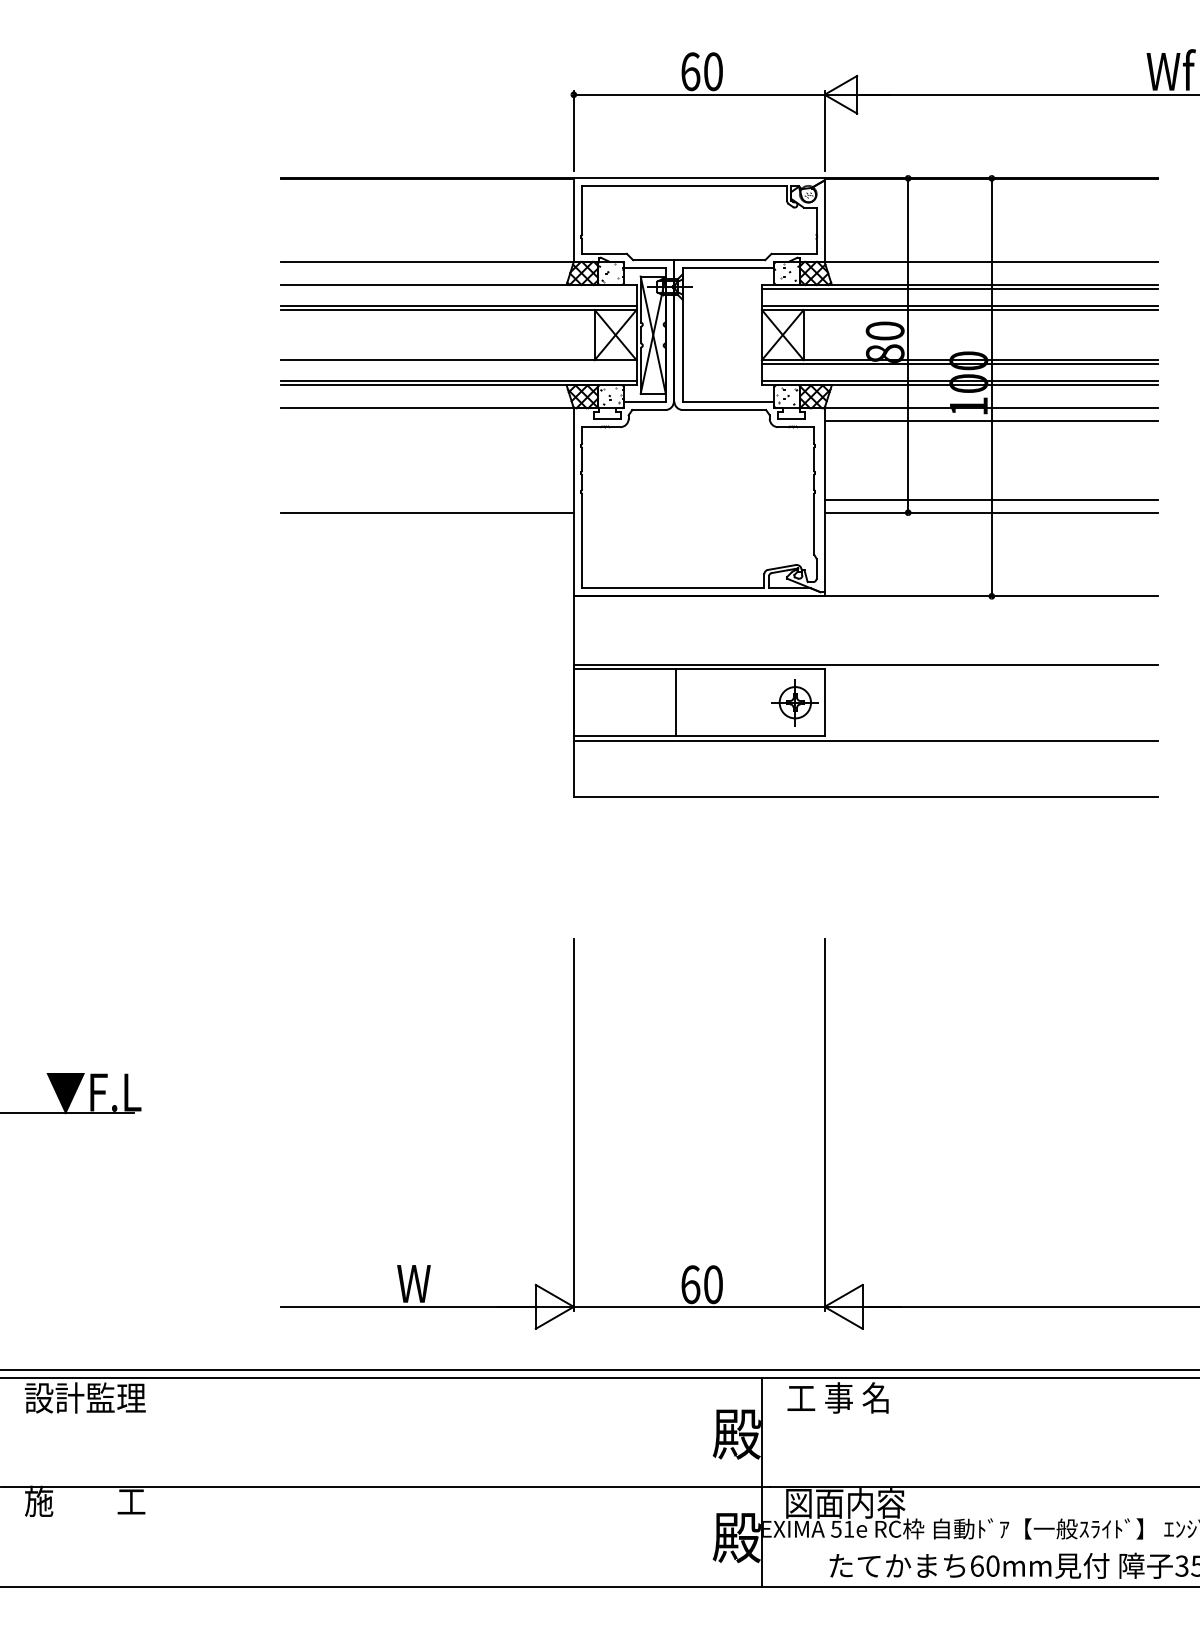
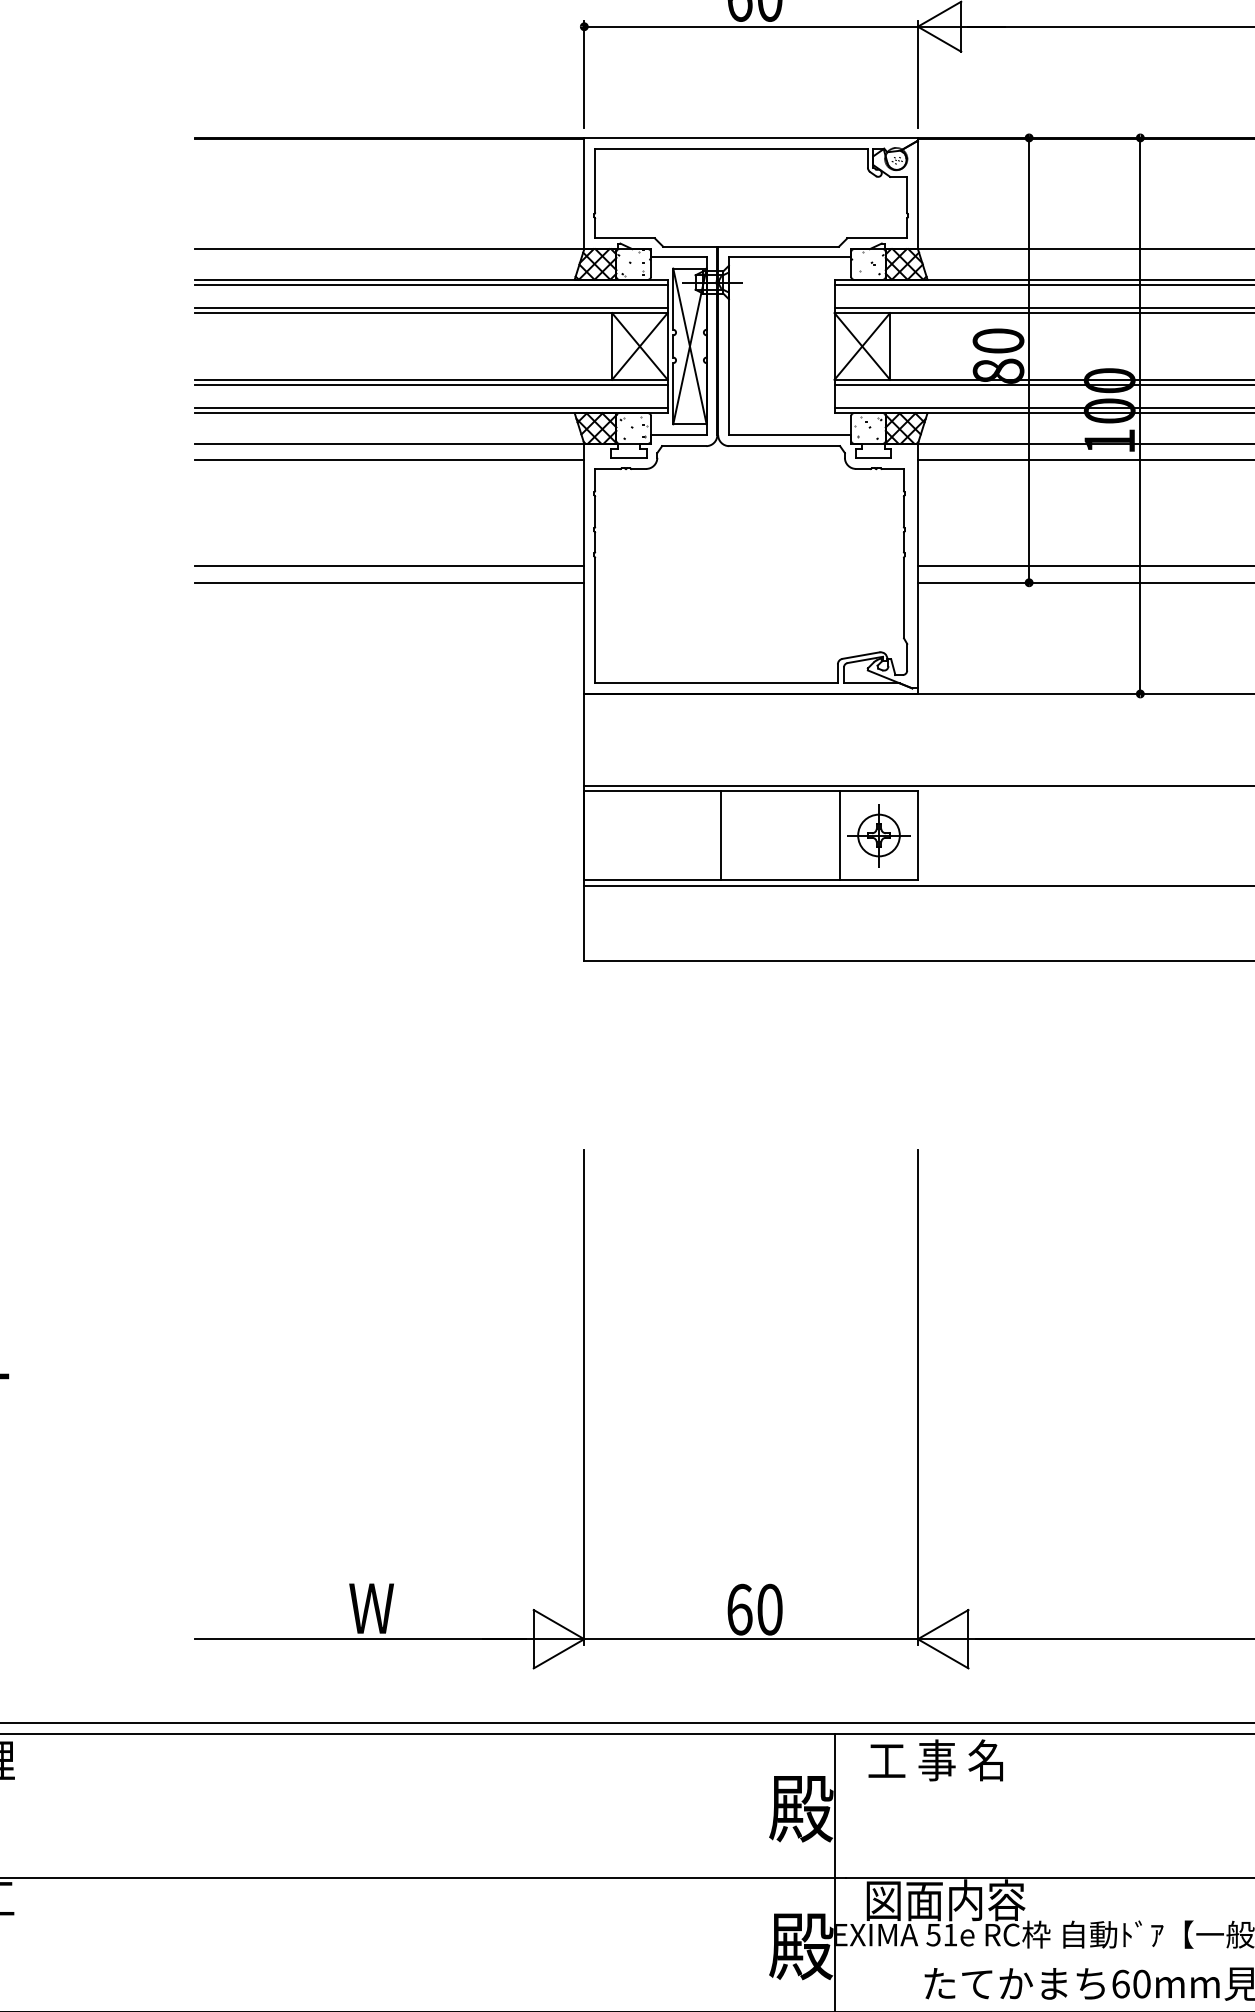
line: (458, 289) -> (430, 285), added
line: (458, 364) -> (430, 385), added
line: (427, 420) -> (389, 460), added
line: (427, 500) -> (389, 566), added
line: (766, 702) -> (840, 835), added

